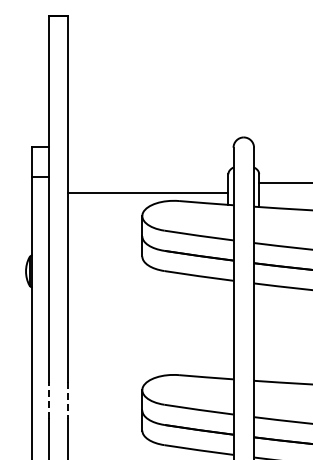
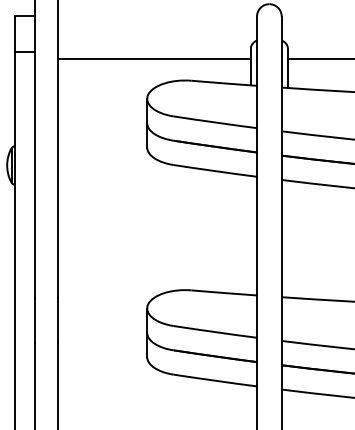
line: (148, 193) -> (154, 59), moved
line: (49, 399) -> (35, 319), dashed -> solid
line: (68, 400) -> (58, 320), dashed -> solid

